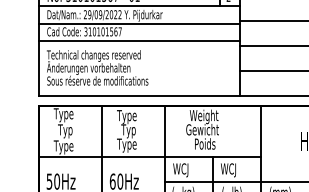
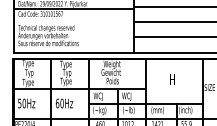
line: (139, 40) -> (73, 19), removed

